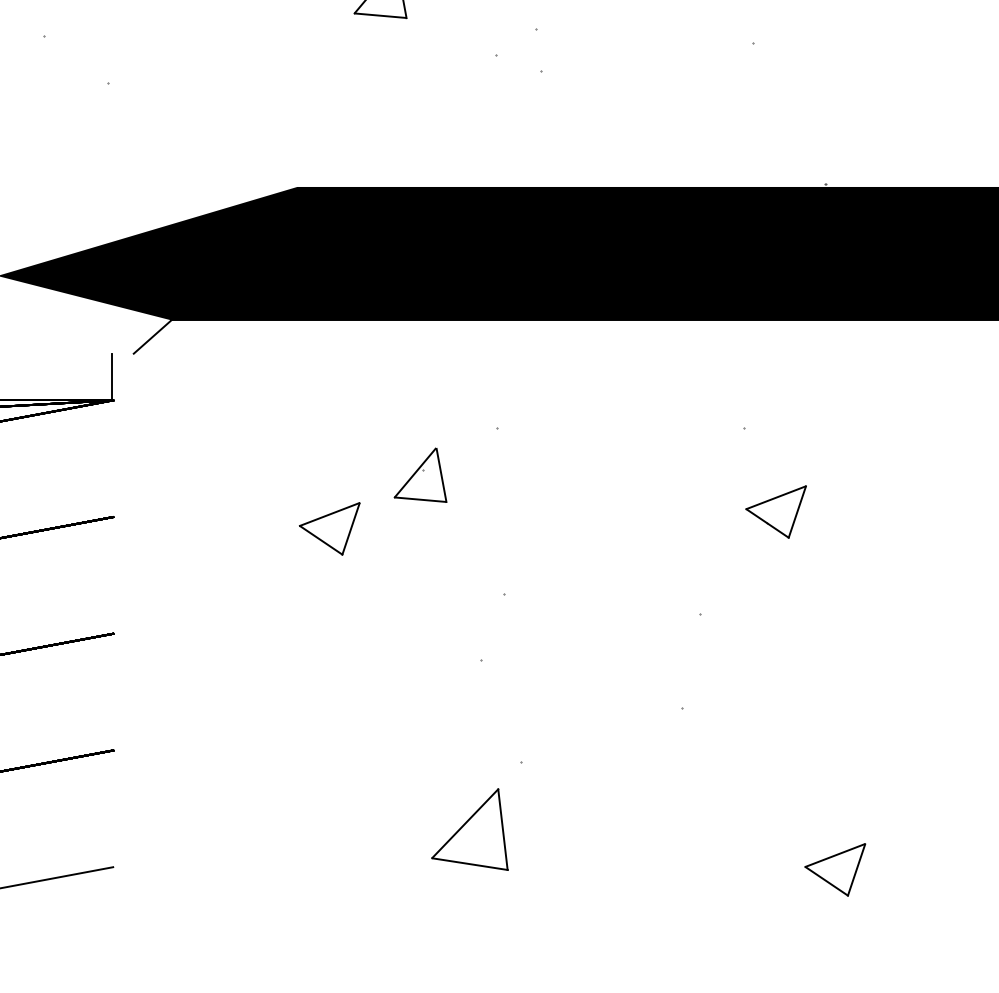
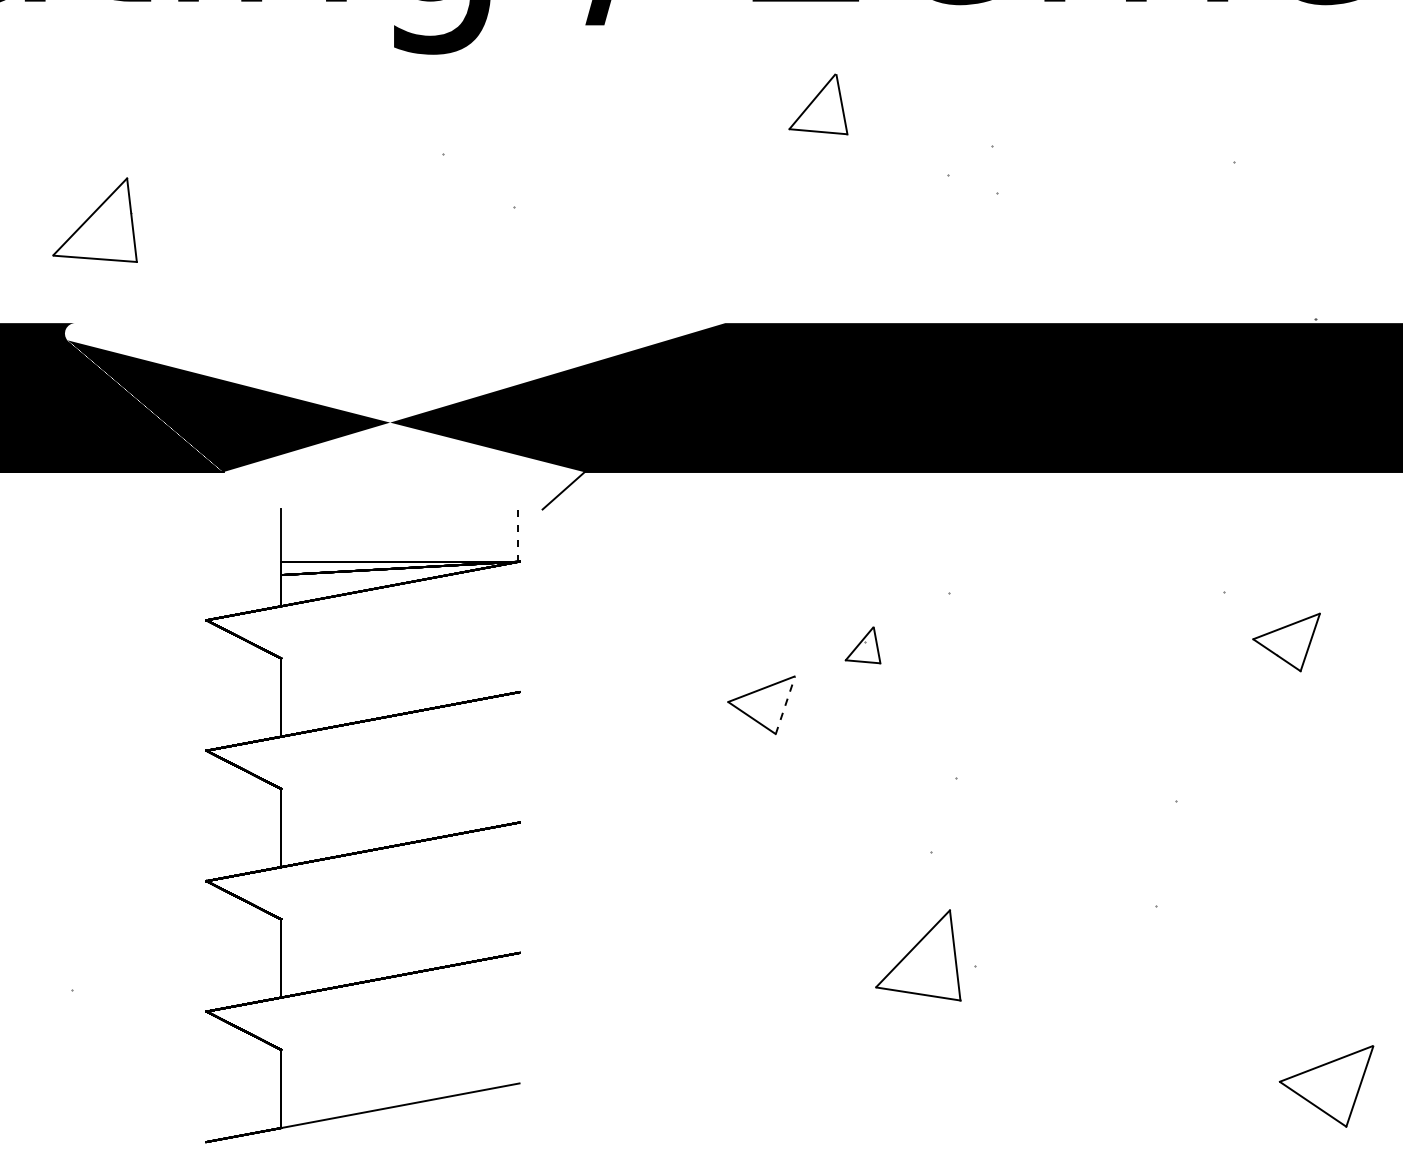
line: (112, 376) -> (518, 535), solid -> dashed
part: (420, 475) -> (862, 645), size x0.6
part: (776, 512) -> (1286, 642), moved
line: (351, 528) -> (785, 704), solid -> dashed
part: (470, 829) -> (918, 955), moved
part: (835, 869) -> (1326, 1086), size x1.4

